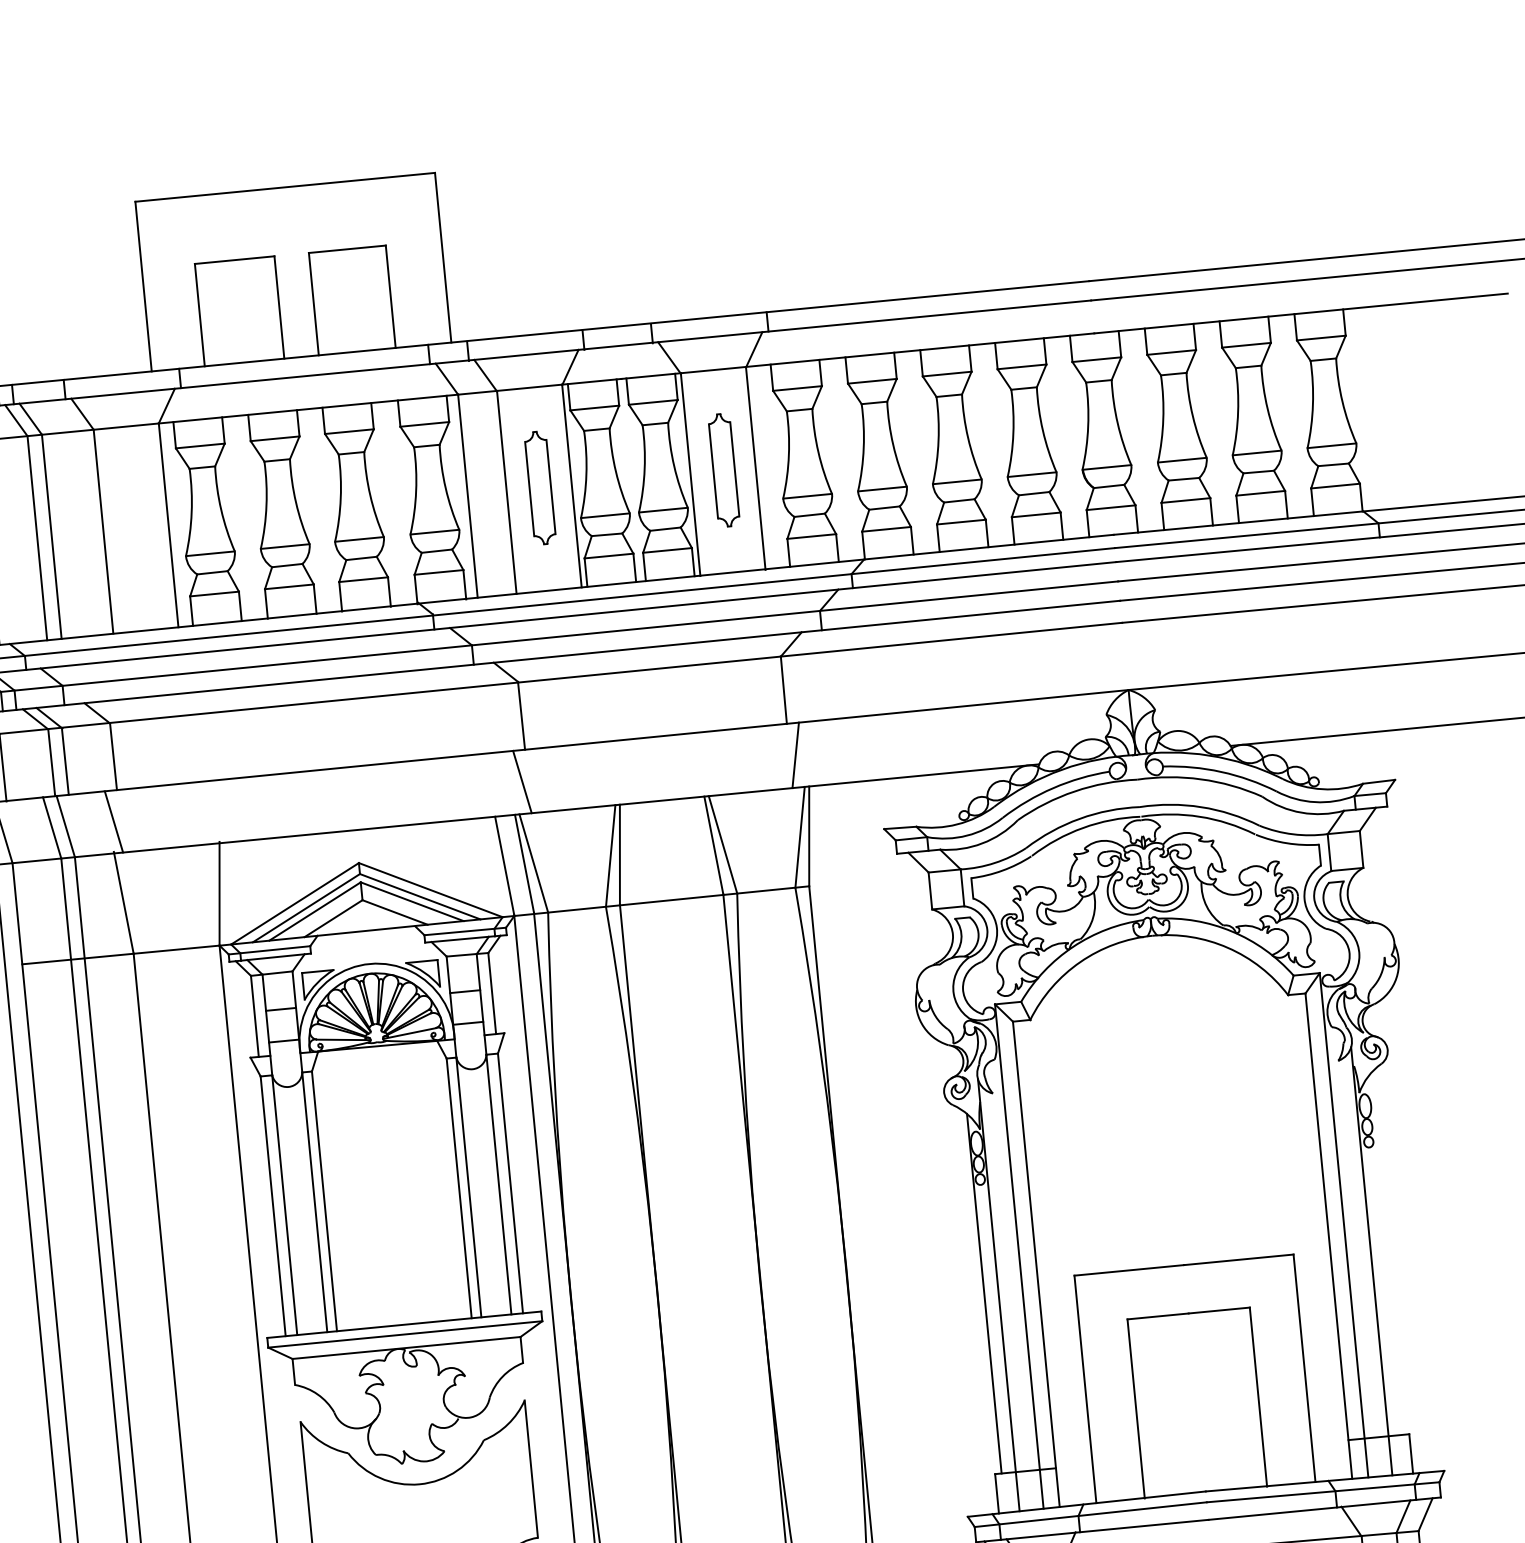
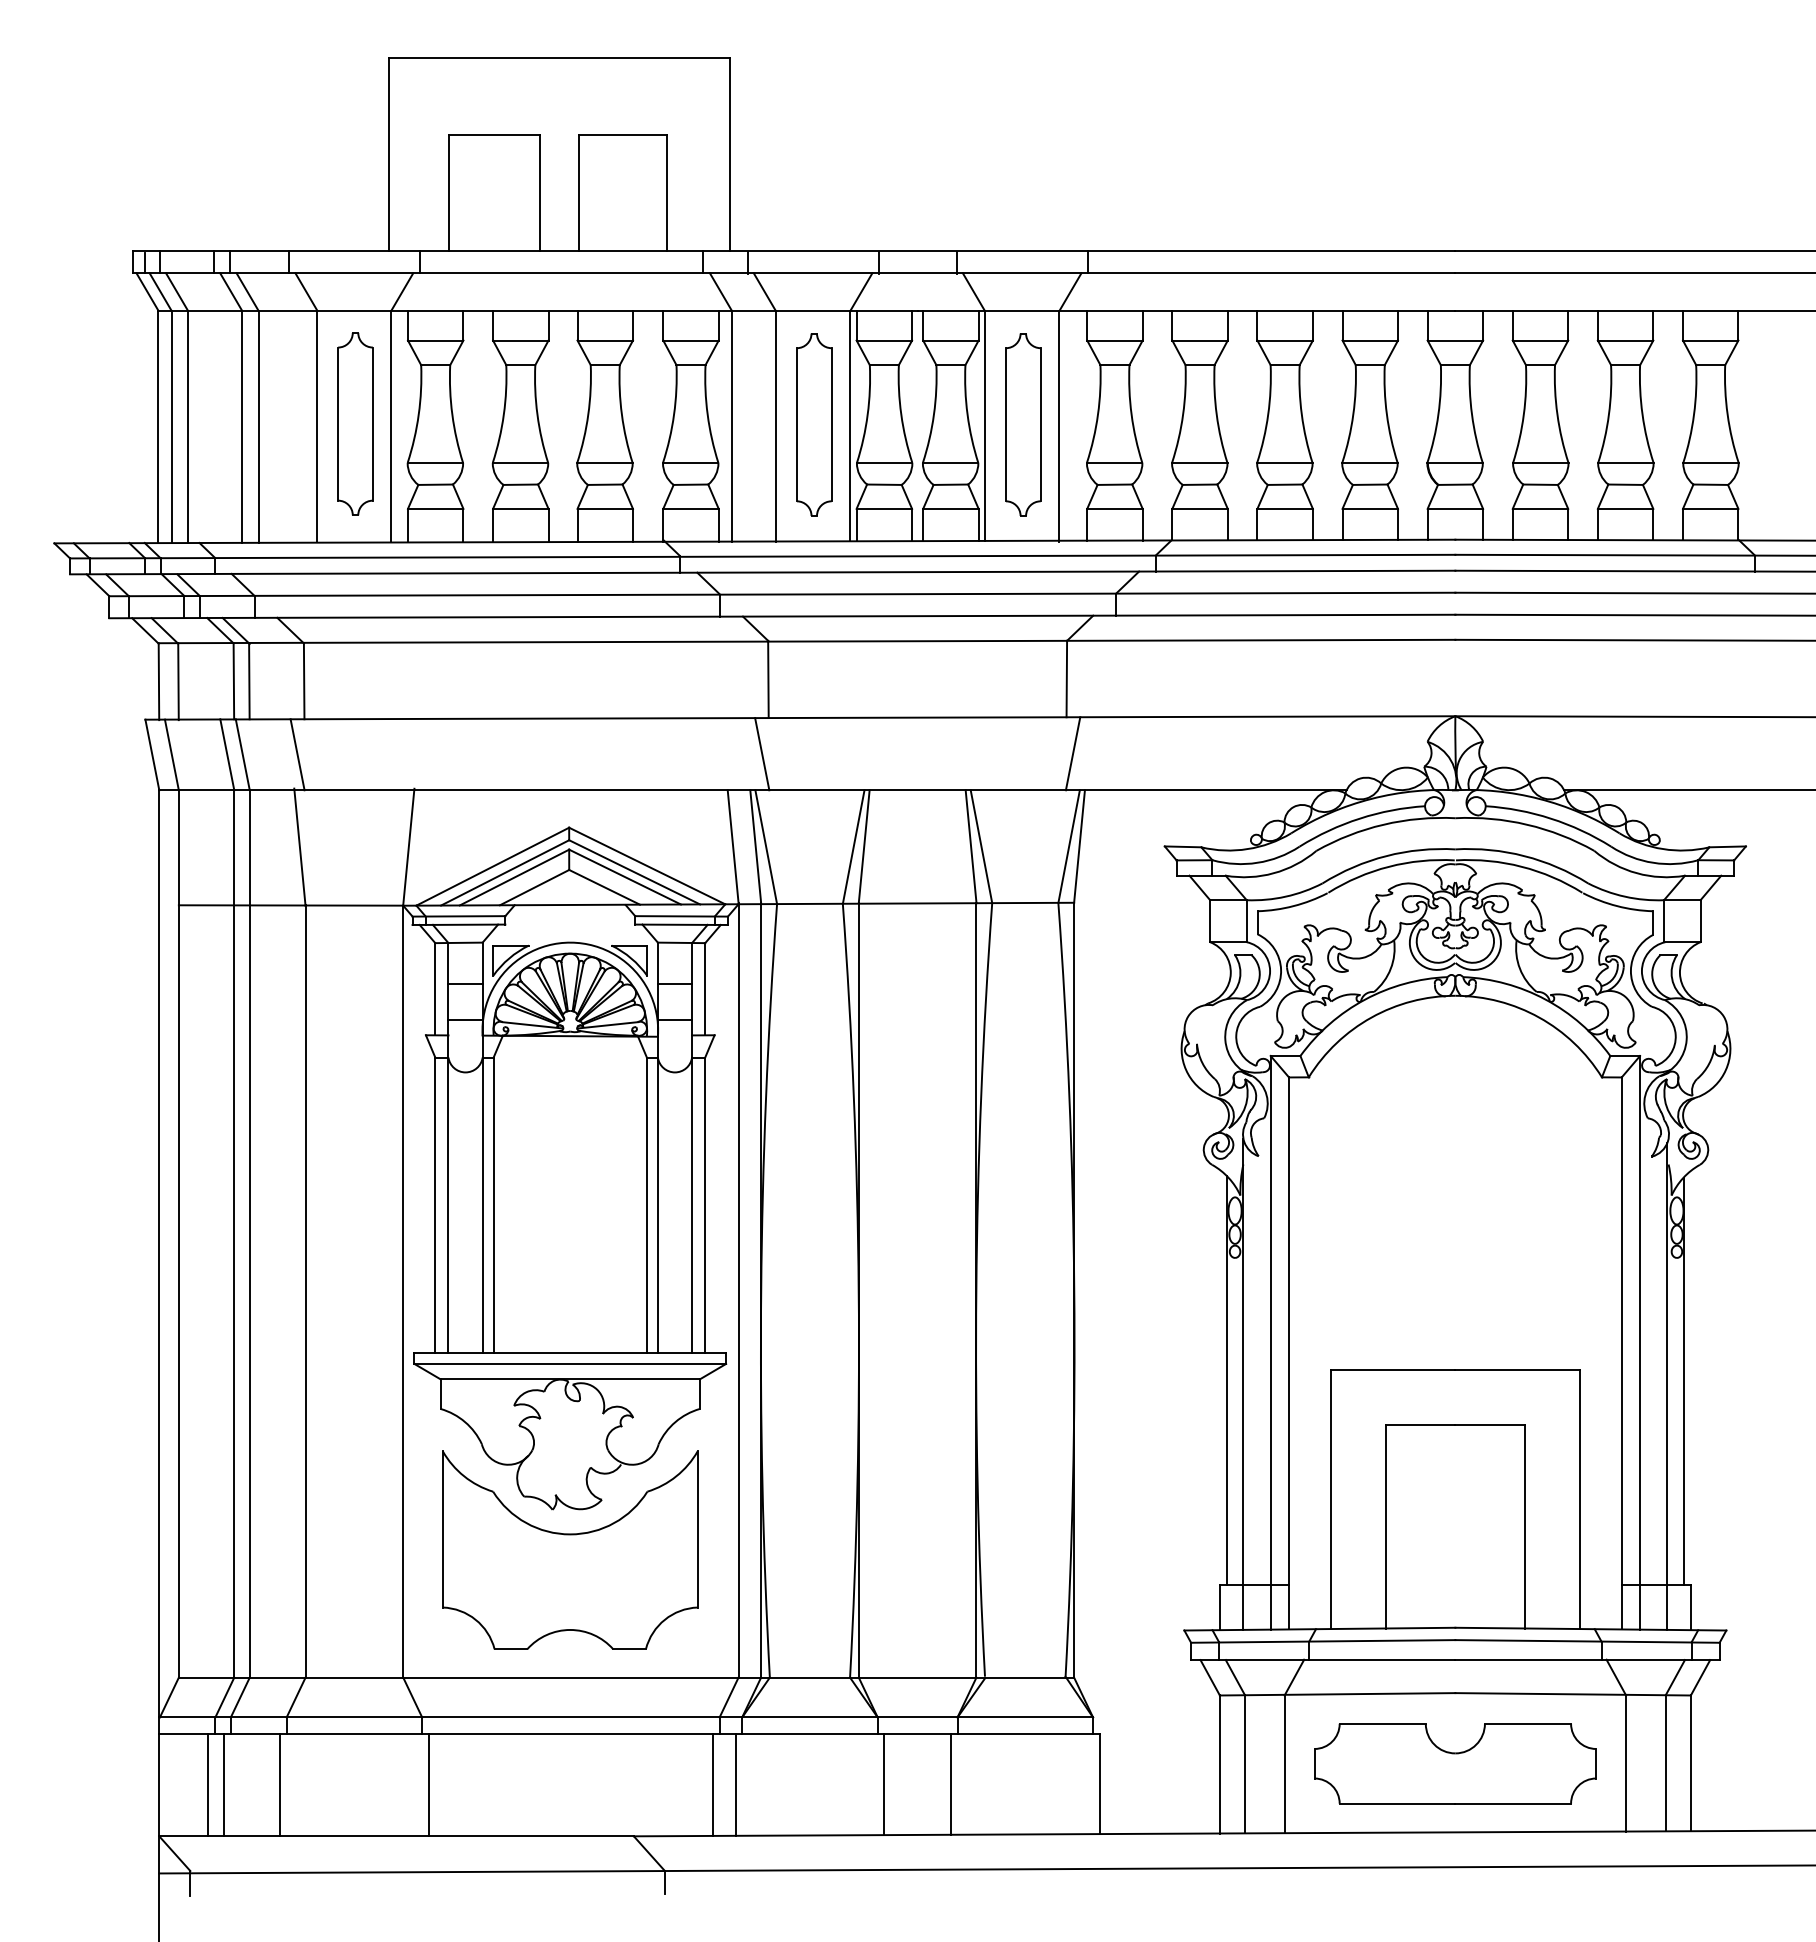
part: (724, 470) -> (1023, 424), size x1.43
part: (540, 487) -> (814, 424), size x1.43
part: (136, 525) -> (355, 423), added
line: (1385, 1255) -> (1683, 1381), added

